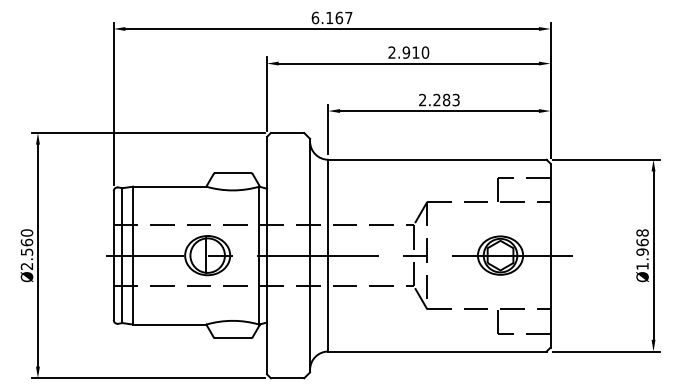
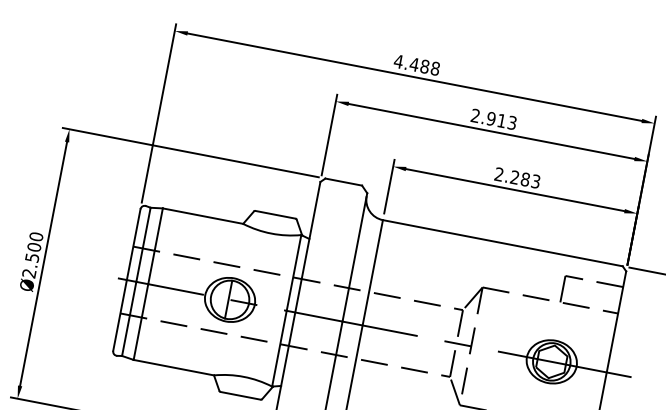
text: (331, 17) -> (416, 64), 6.167 -> 4.488
text: (425, 52) -> (512, 122), 2.910 -> 2.913
text: (26, 242) -> (33, 247), Ø2.560 -> Ø2.500

